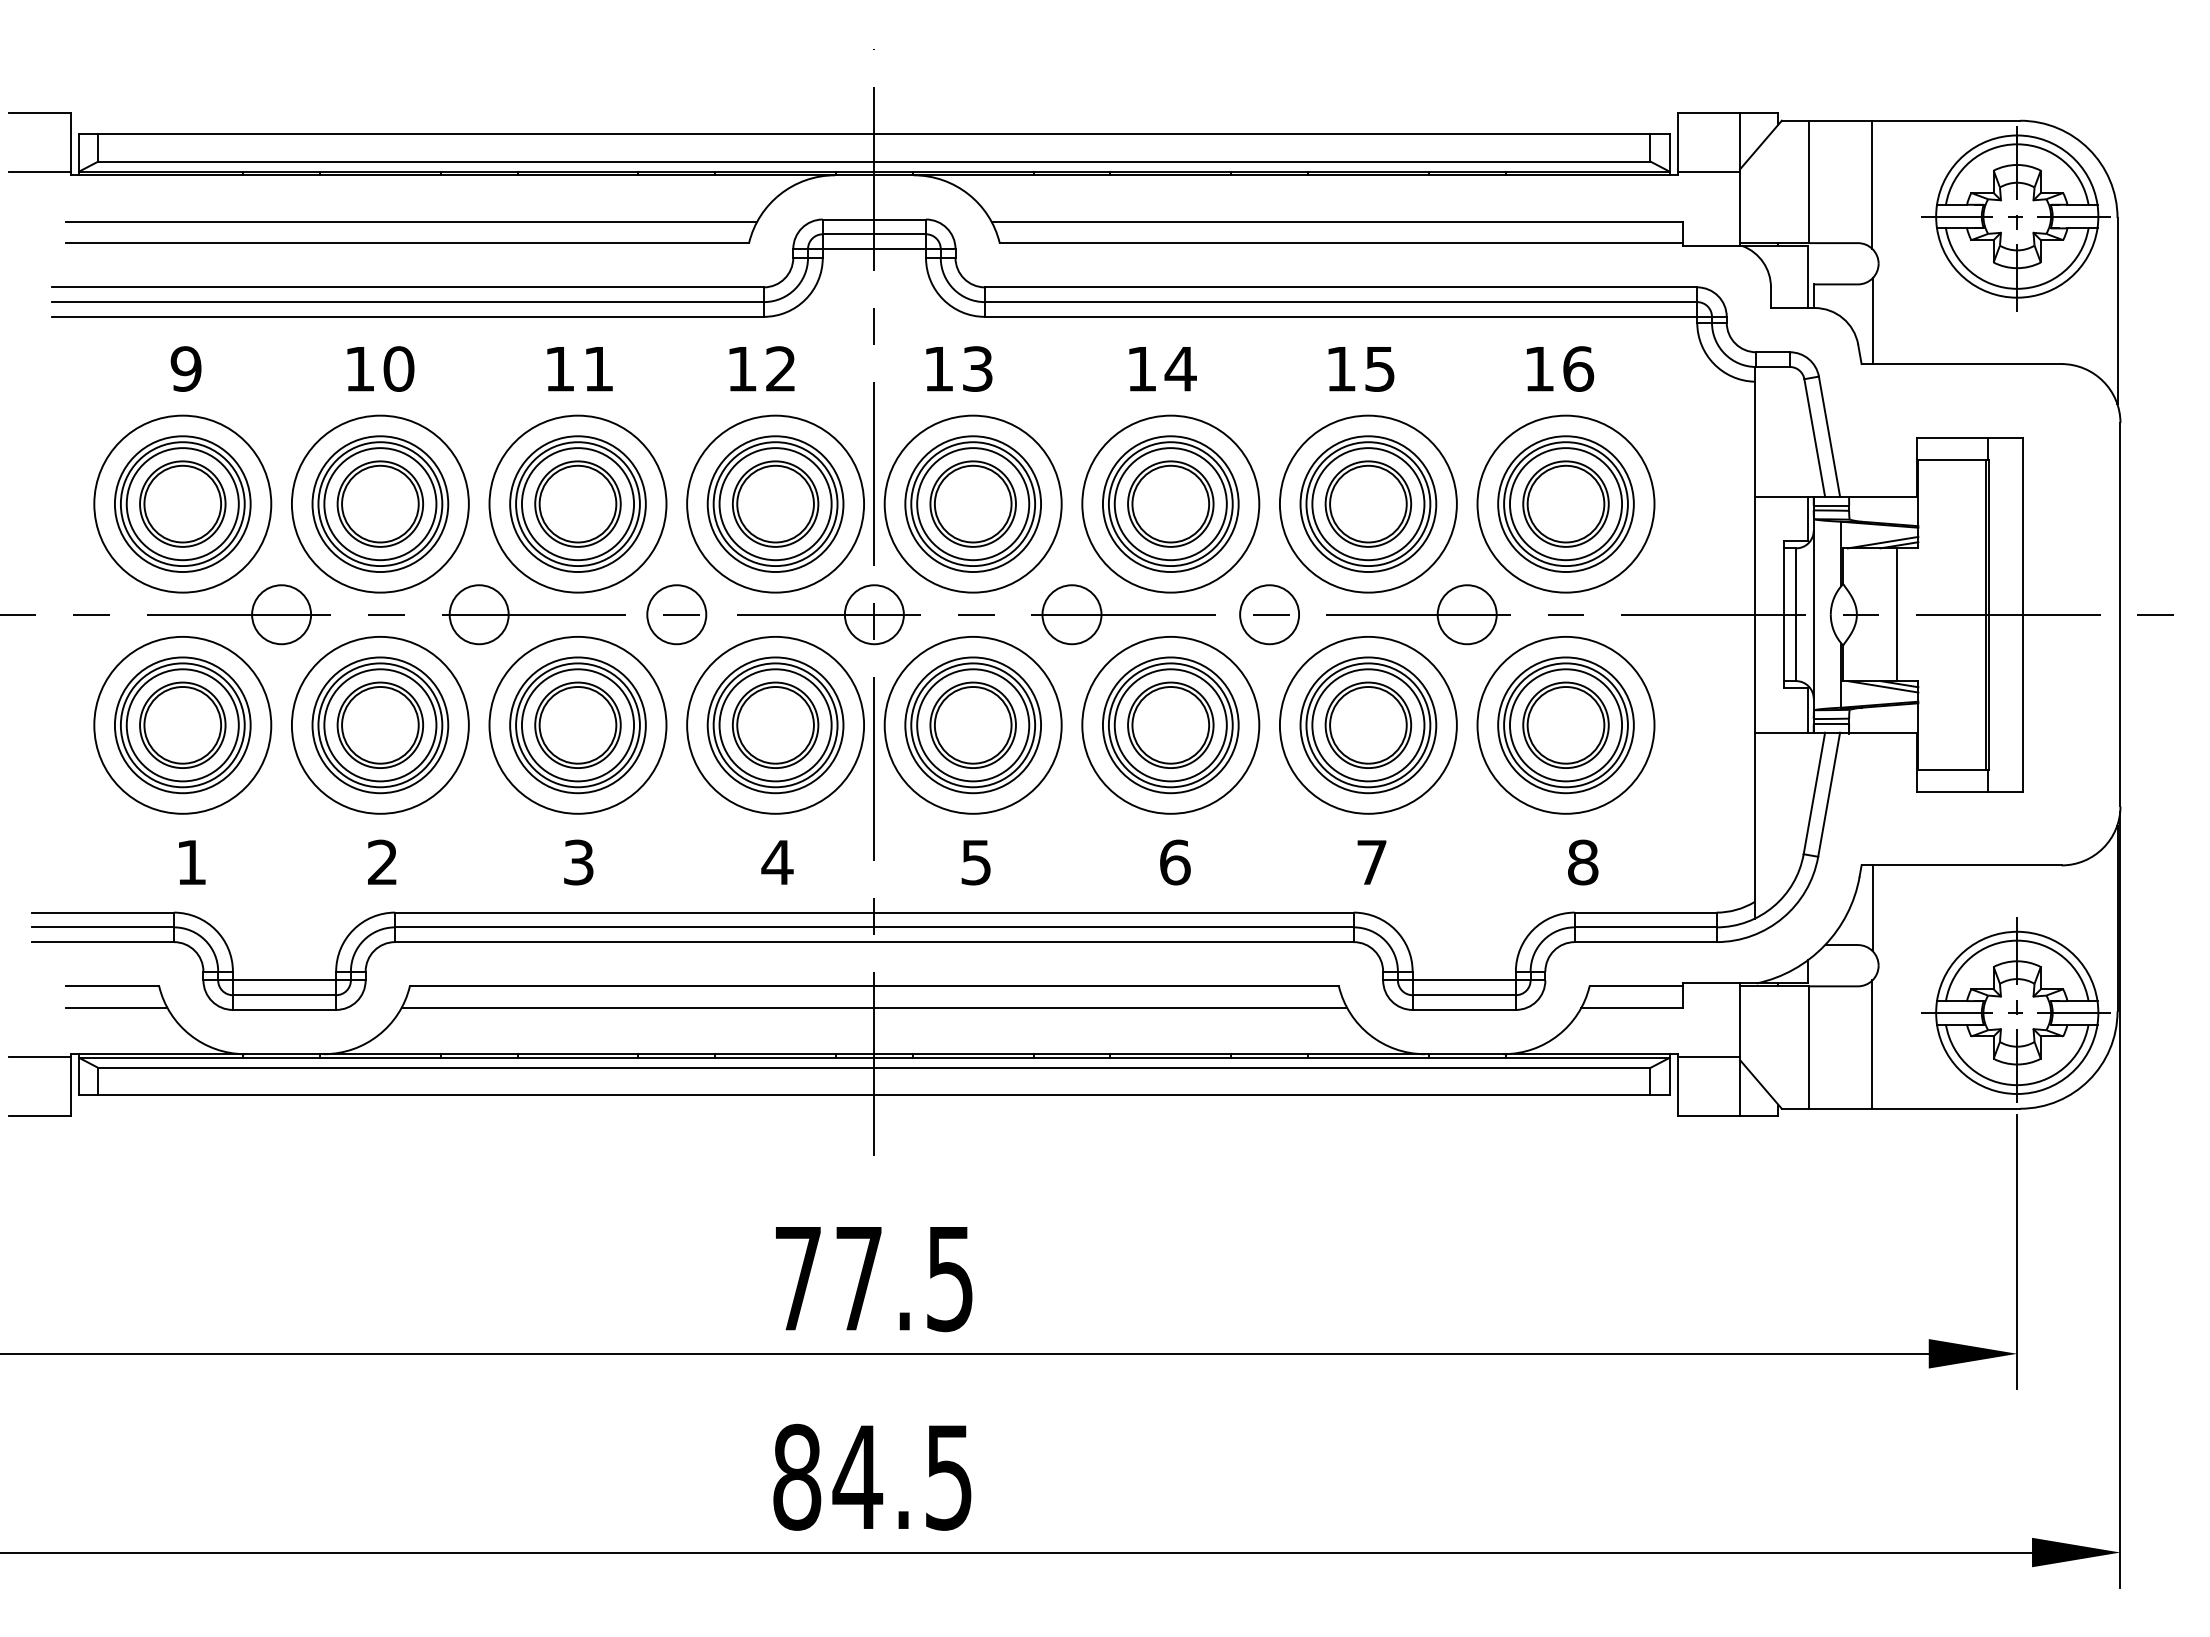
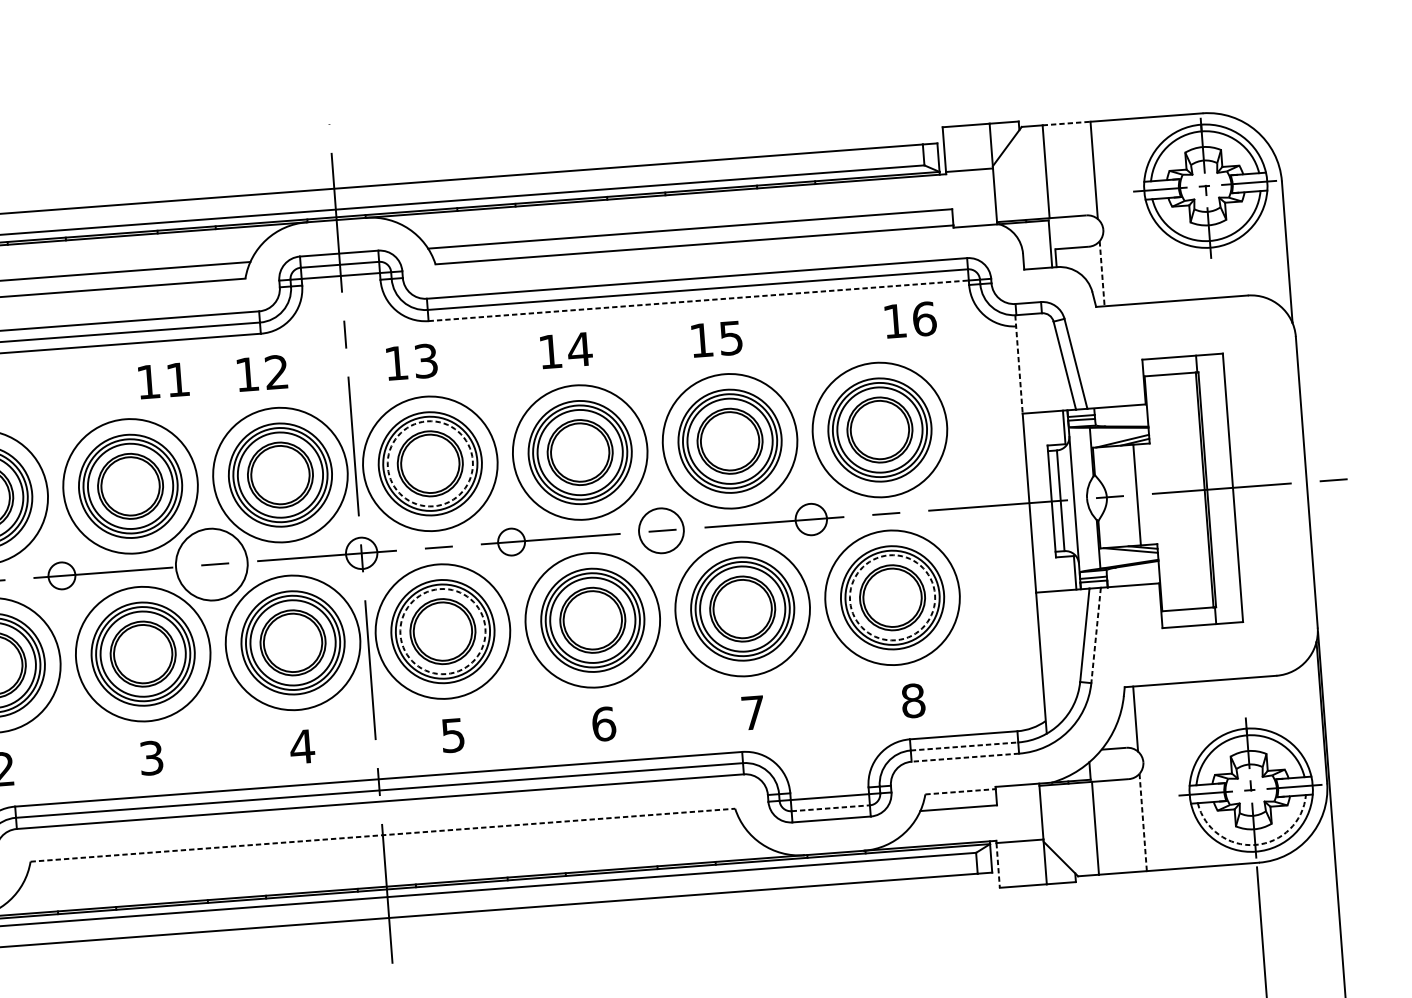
line: (1840, 120) -> (1066, 123), solid -> dashed
line: (1341, 316) -> (698, 300), solid -> dashed
line: (1872, 321) -> (1101, 274), solid -> dashed
text: (1560, 368) -> (910, 319), moved
text: (579, 369) -> (163, 381), moved
line: (1754, 431) -> (1018, 364), solid -> dashed
circle: (973, 504) -> (430, 464), solid -> dashed
circle: (478, 614) -> (61, 575), size x0.6
circle: (676, 614) -> (211, 564), size x1.6
circle: (873, 614) -> (361, 553), size x0.7
circle: (1071, 614) -> (511, 541), size x0.6
circle: (1466, 614) -> (810, 519), size x0.7
circle: (973, 725) -> (443, 631), solid -> dashed
circle: (1565, 725) -> (892, 597), solid -> dashed
line: (1829, 794) -> (1096, 635), solid -> dashed
line: (1645, 927) -> (964, 746), solid -> dashed
line: (1645, 942) -> (965, 757), solid -> dashed
line: (874, 986) -> (382, 835), solid -> dashed
line: (1636, 986) -> (960, 791), solid -> dashed
line: (1464, 995) -> (830, 808), solid -> dashed
line: (874, 1007) -> (384, 851), removed
line: (1872, 1045) -> (1143, 823), solid -> dashed
arc: (2017, 1085) -> (1255, 845), solid -> dashed
line: (1678, 1087) -> (998, 866), solid -> dashed

